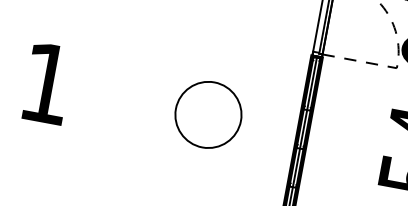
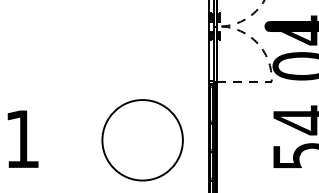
circle: (208, 115) -> (142, 140), size x1.67

